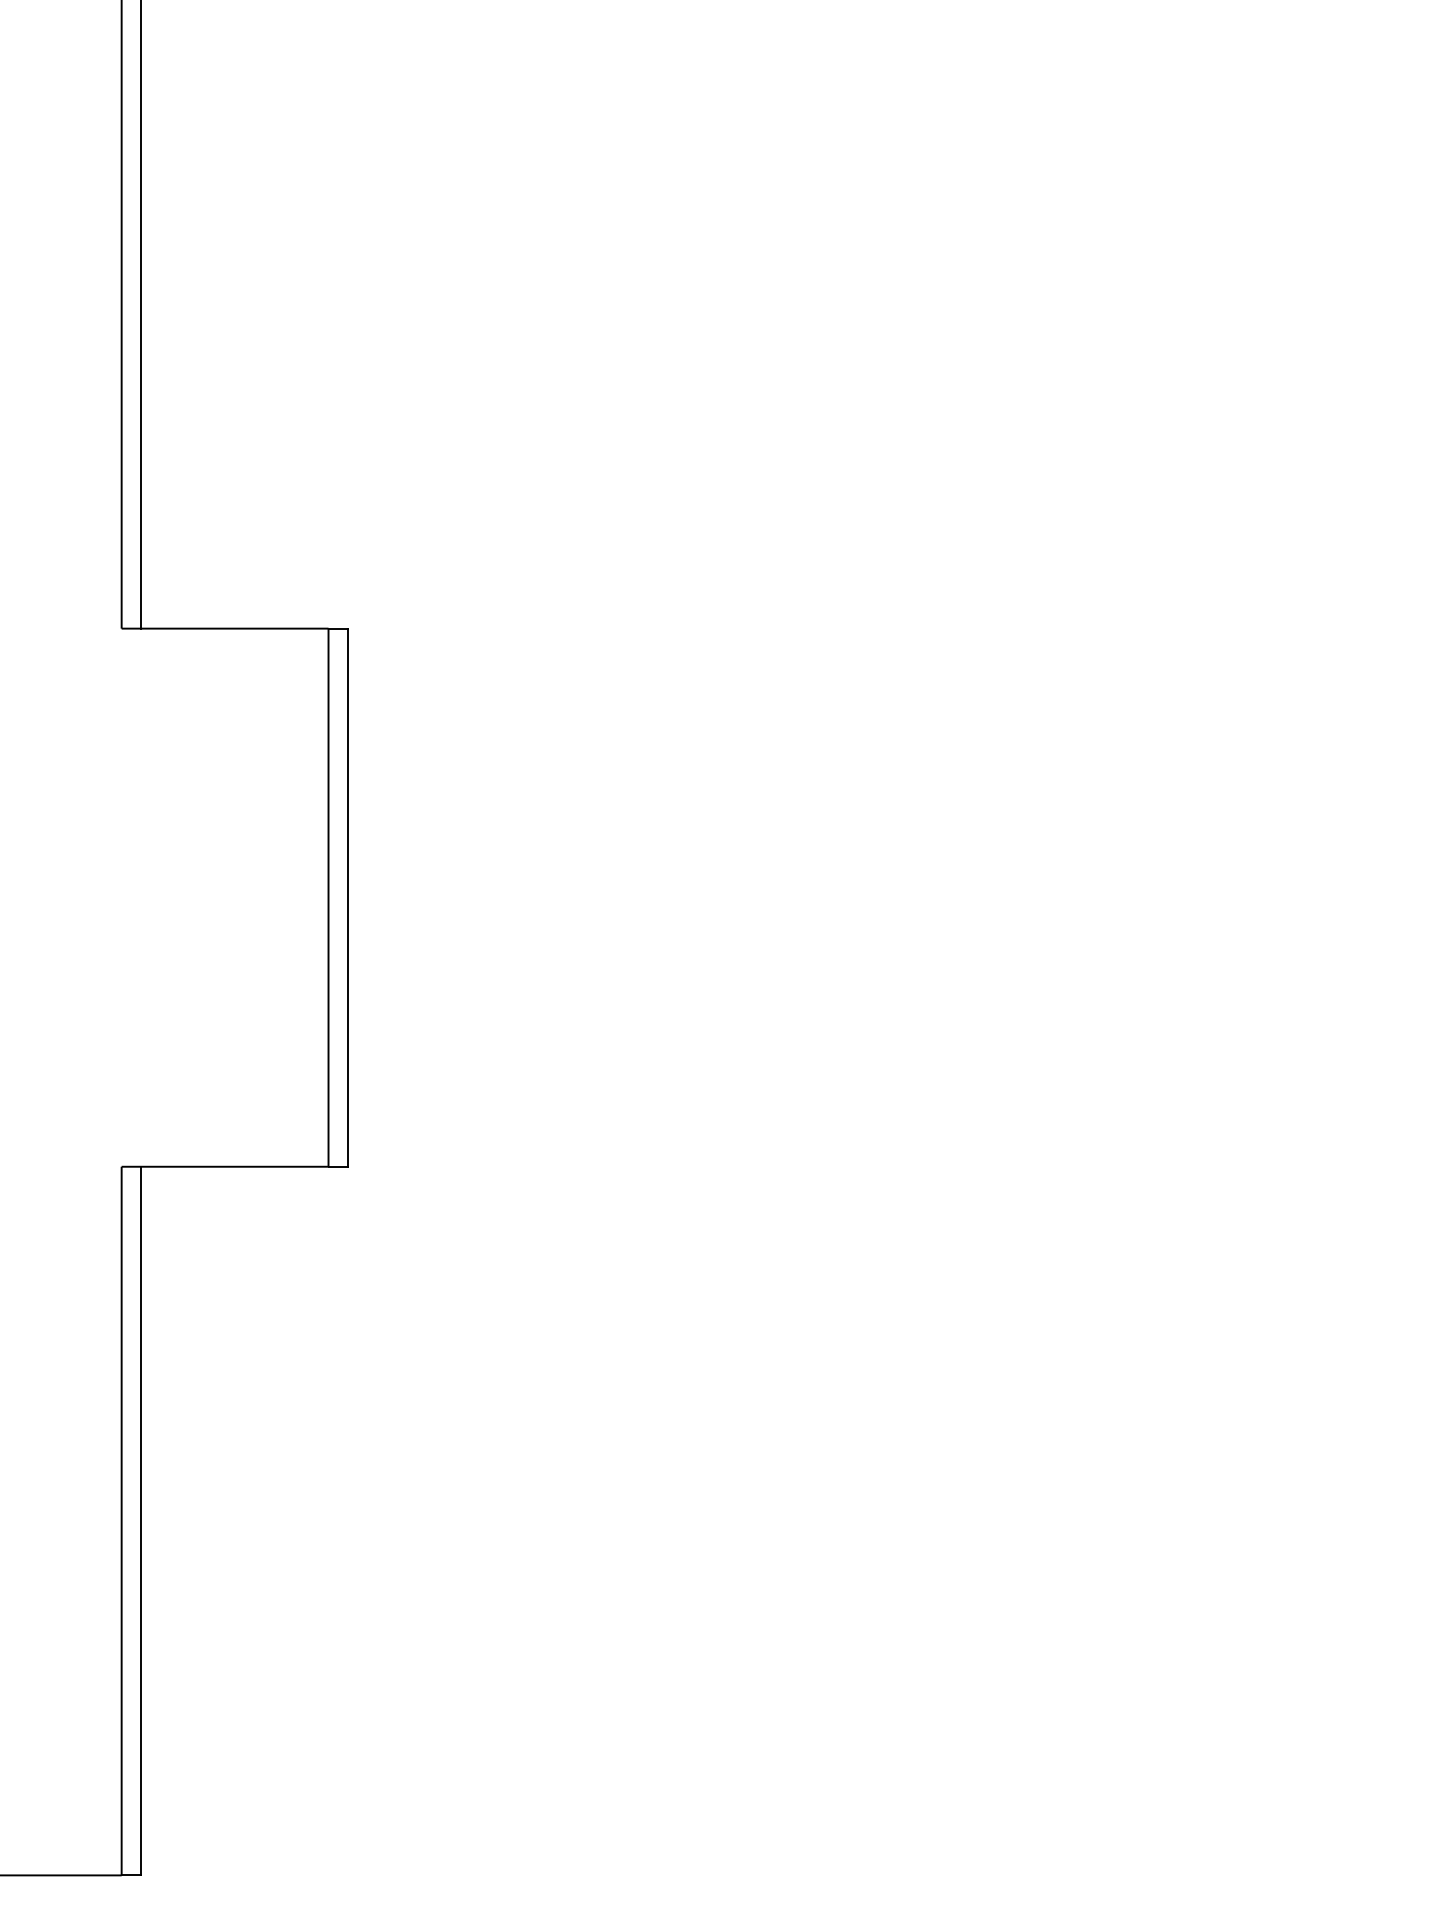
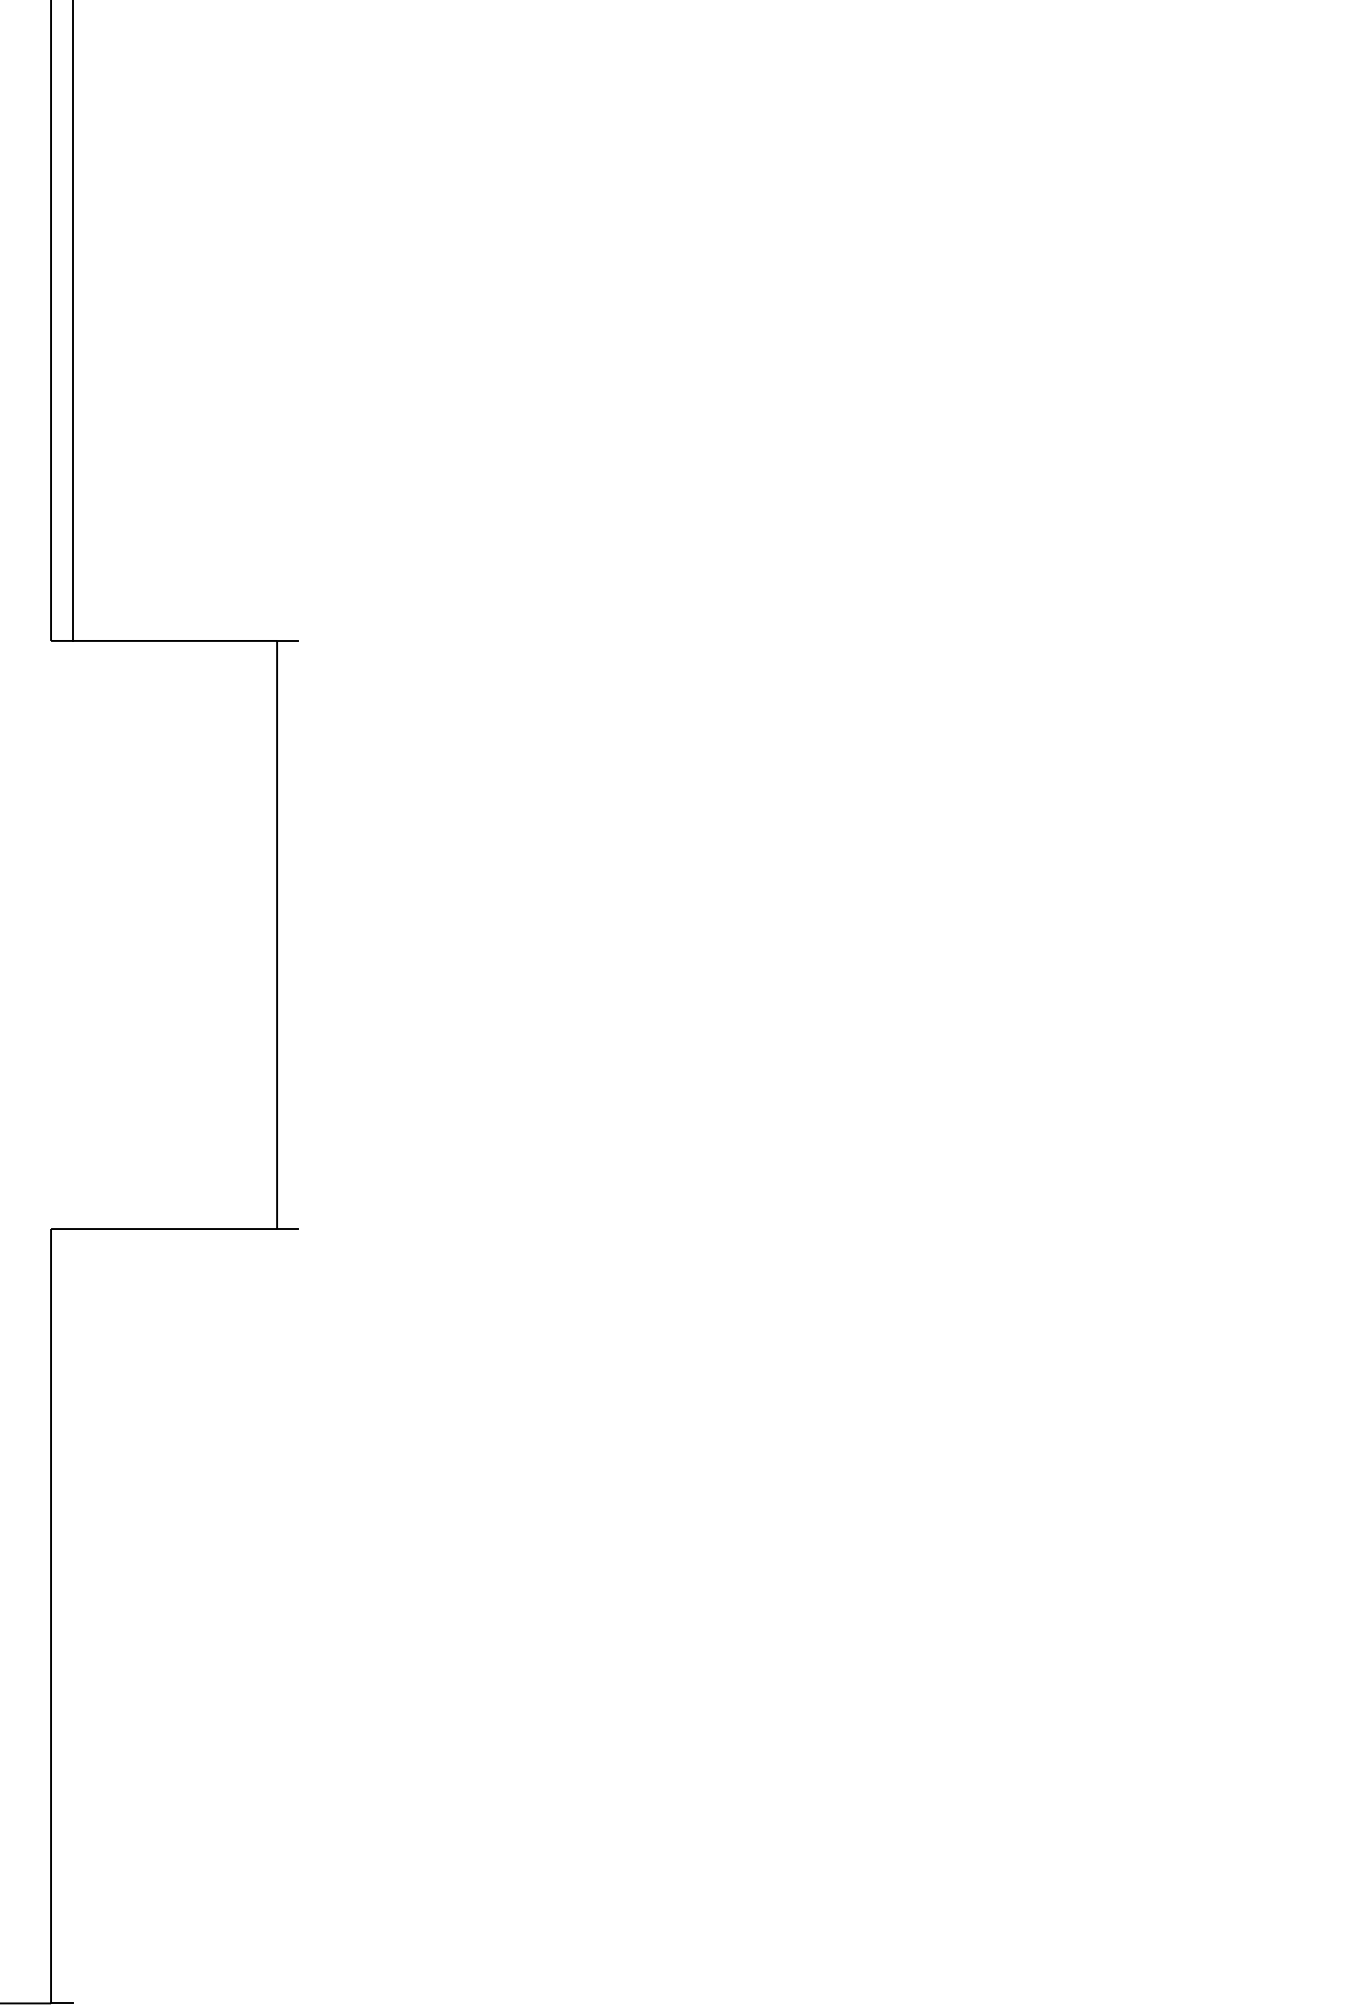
line: (347, 897) -> (297, 934), removed
line: (141, 1520) -> (72, 1615), removed

